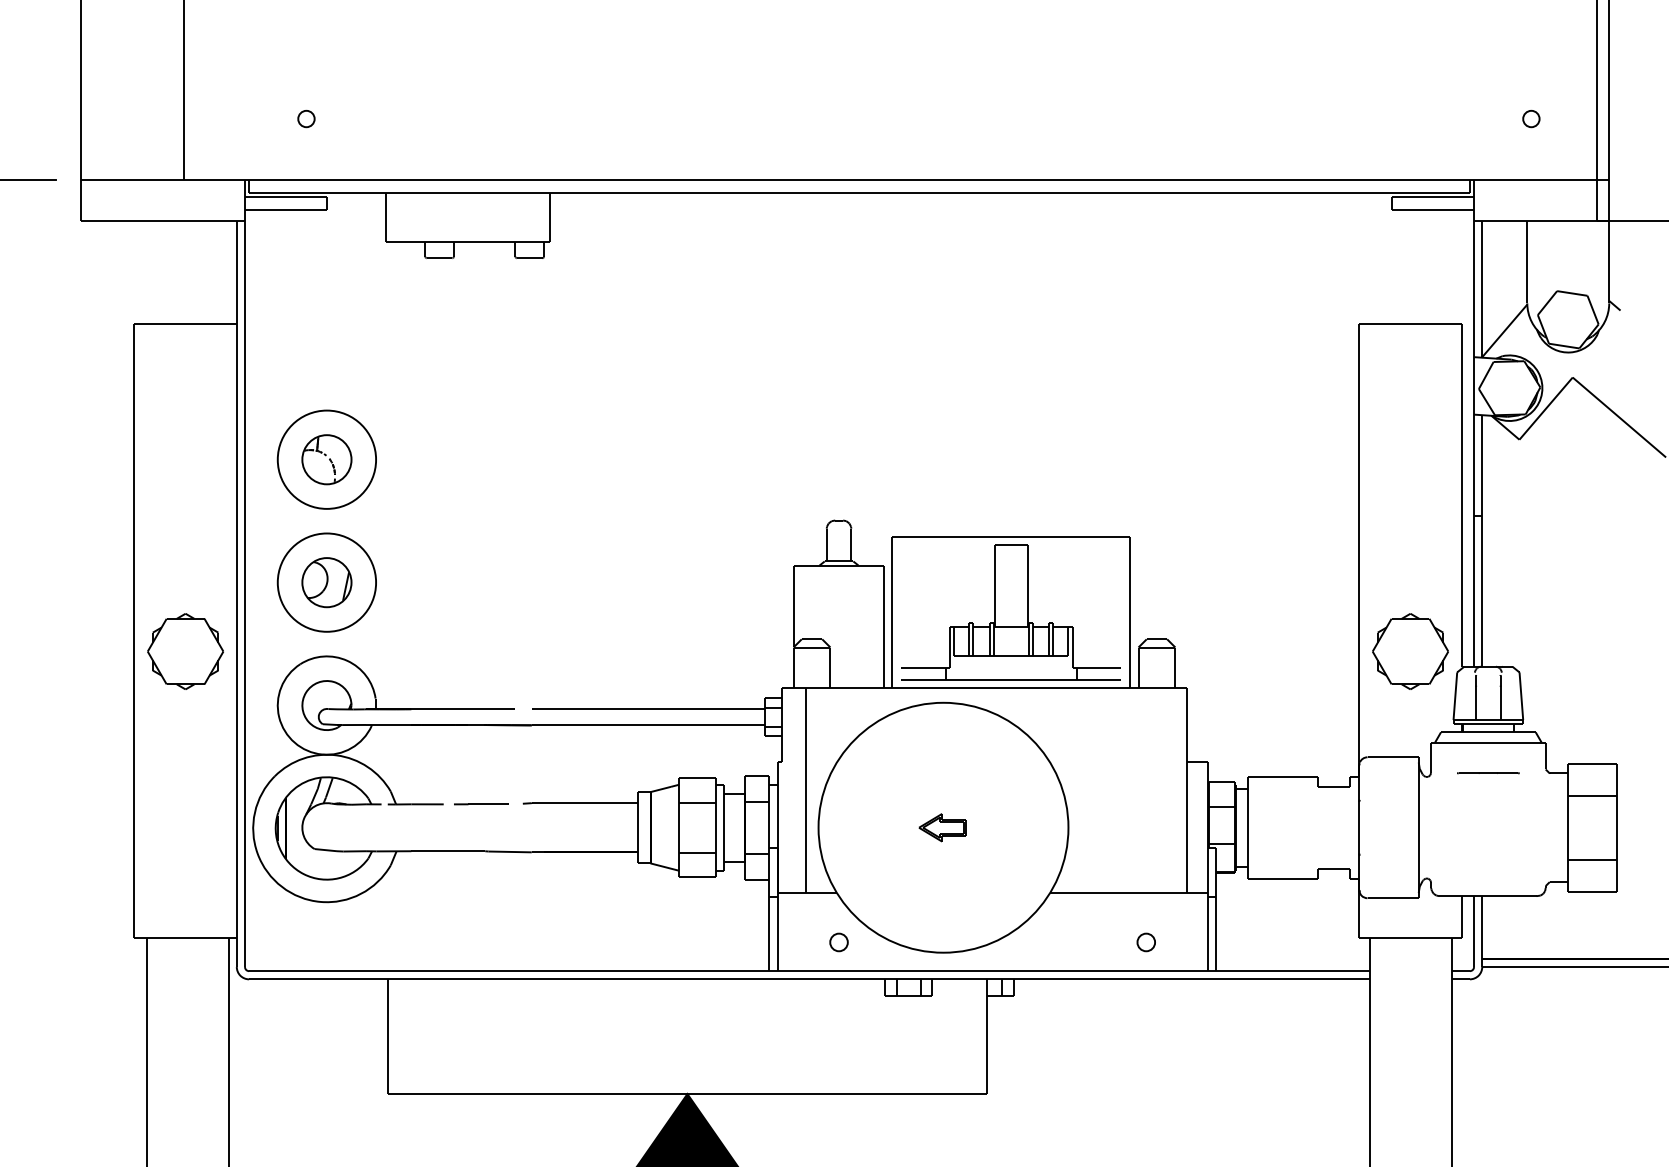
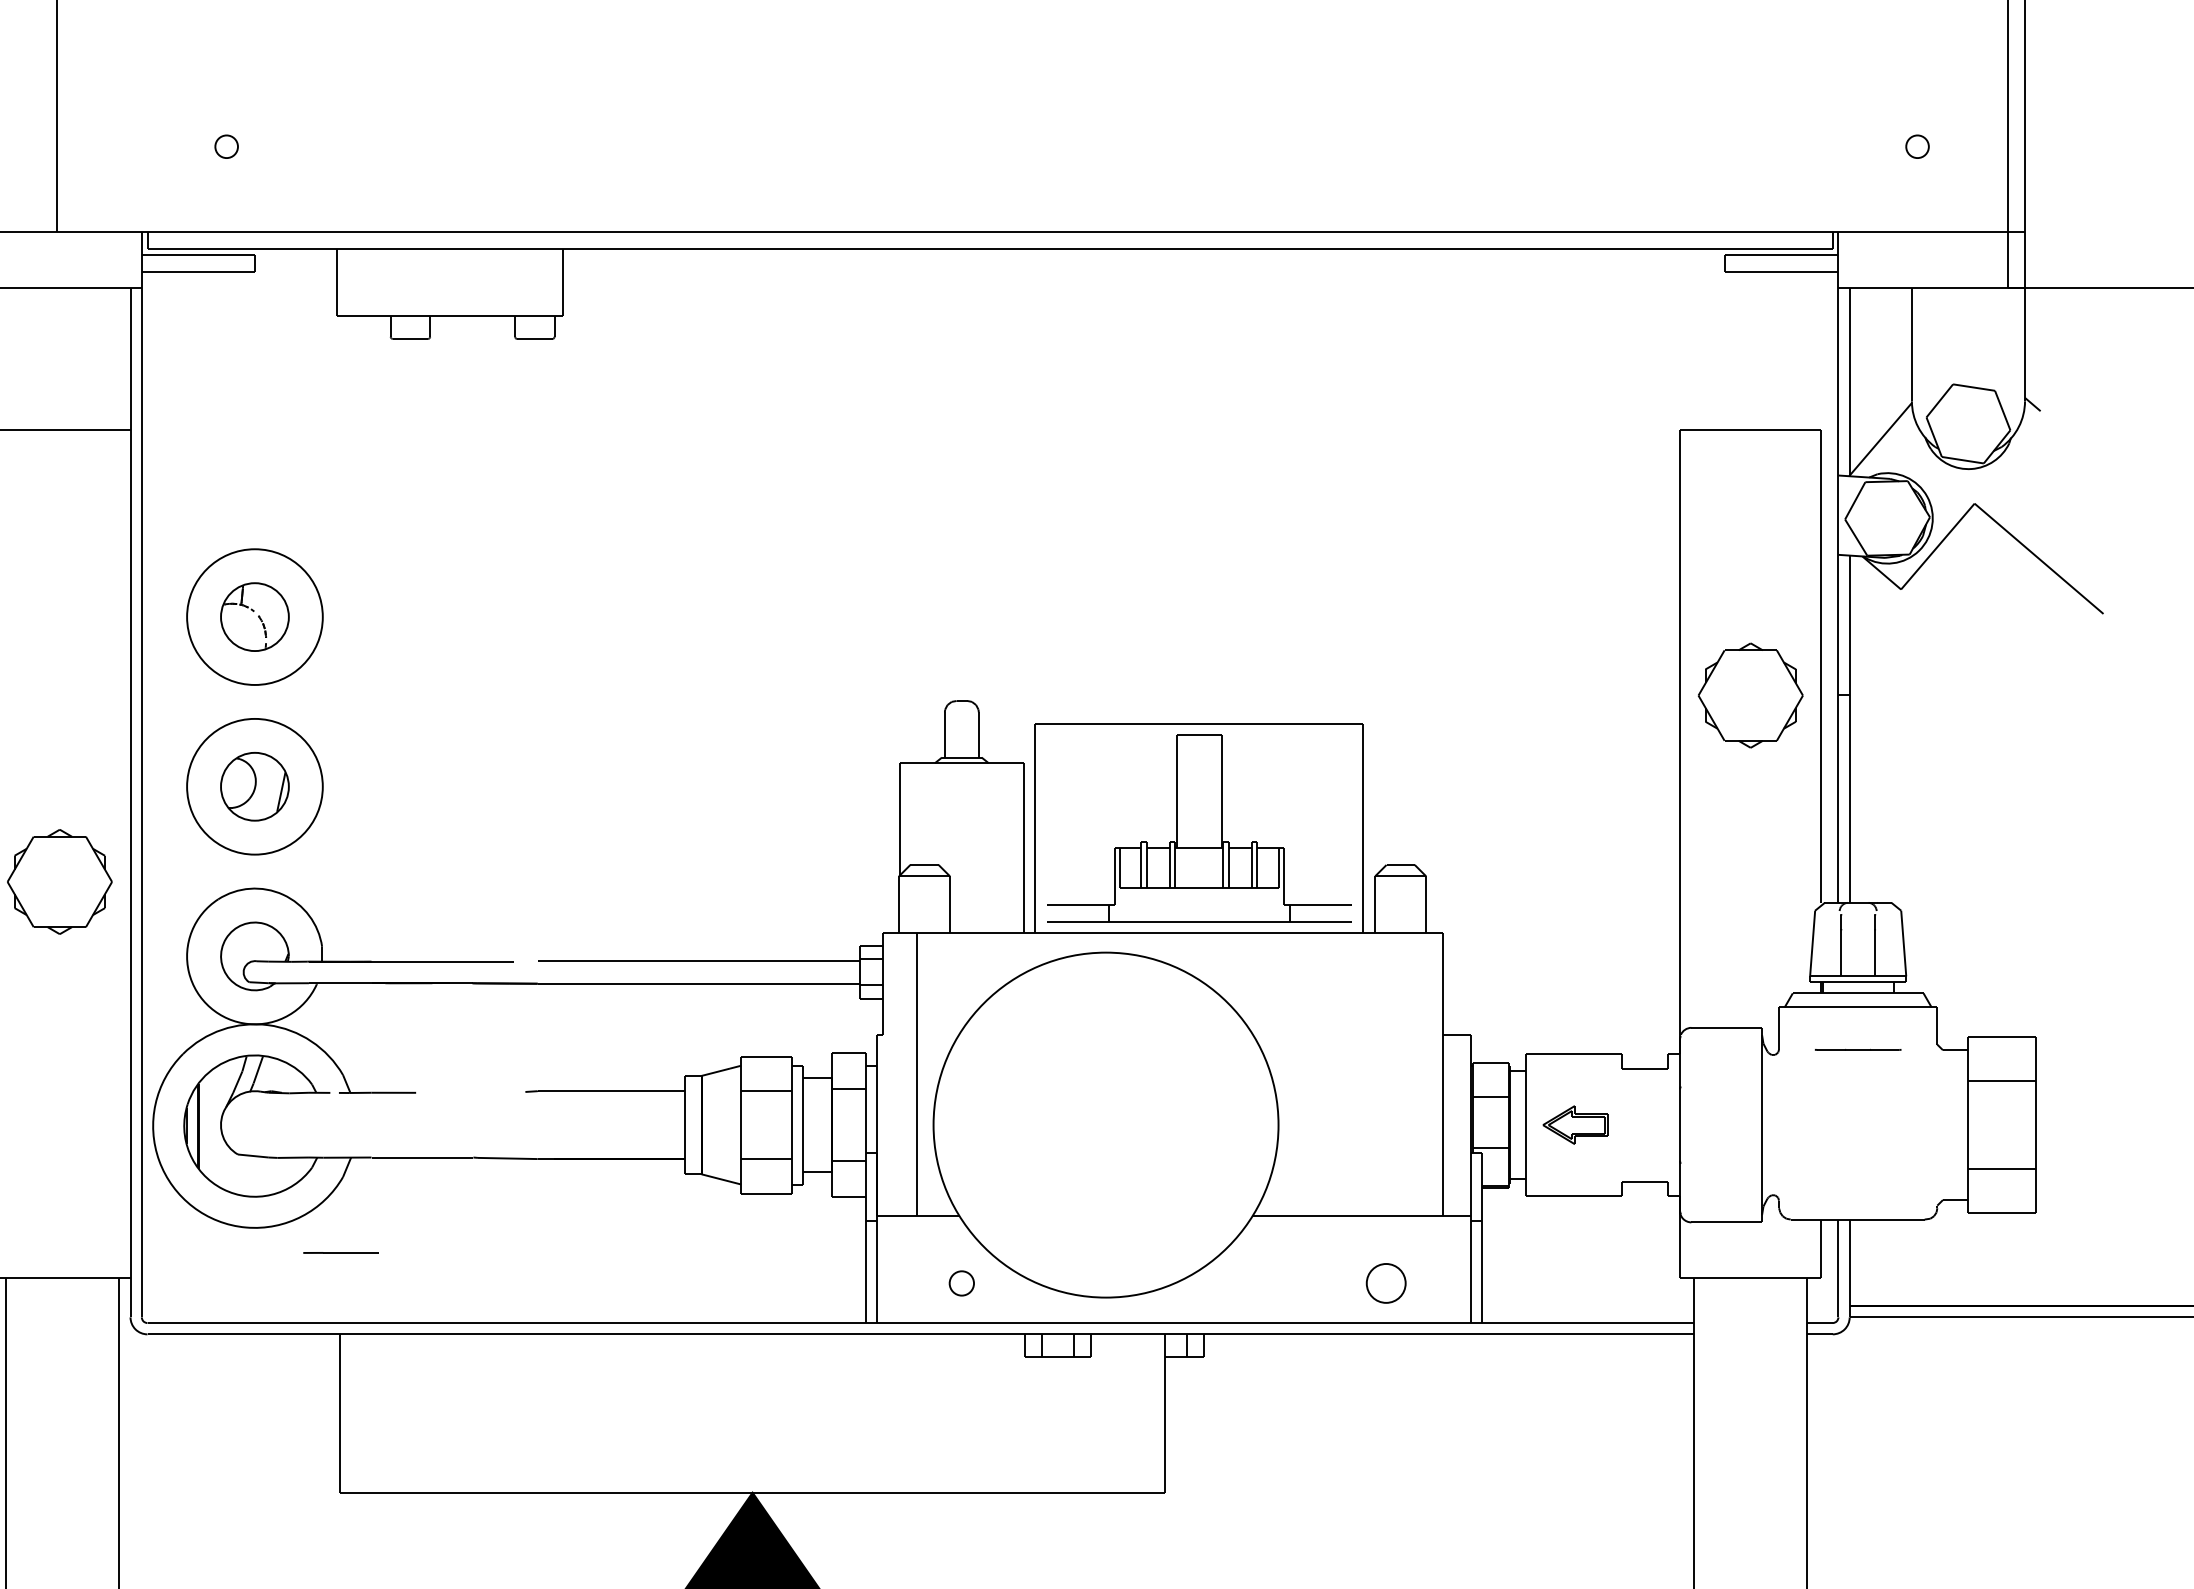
part: (1410, 651) -> (1750, 695), moved
line: (481, 804) -> (341, 1253), moved
part: (942, 827) -> (1575, 1124), moved
part: (1145, 942) -> (1384, 1283), size x1.6

